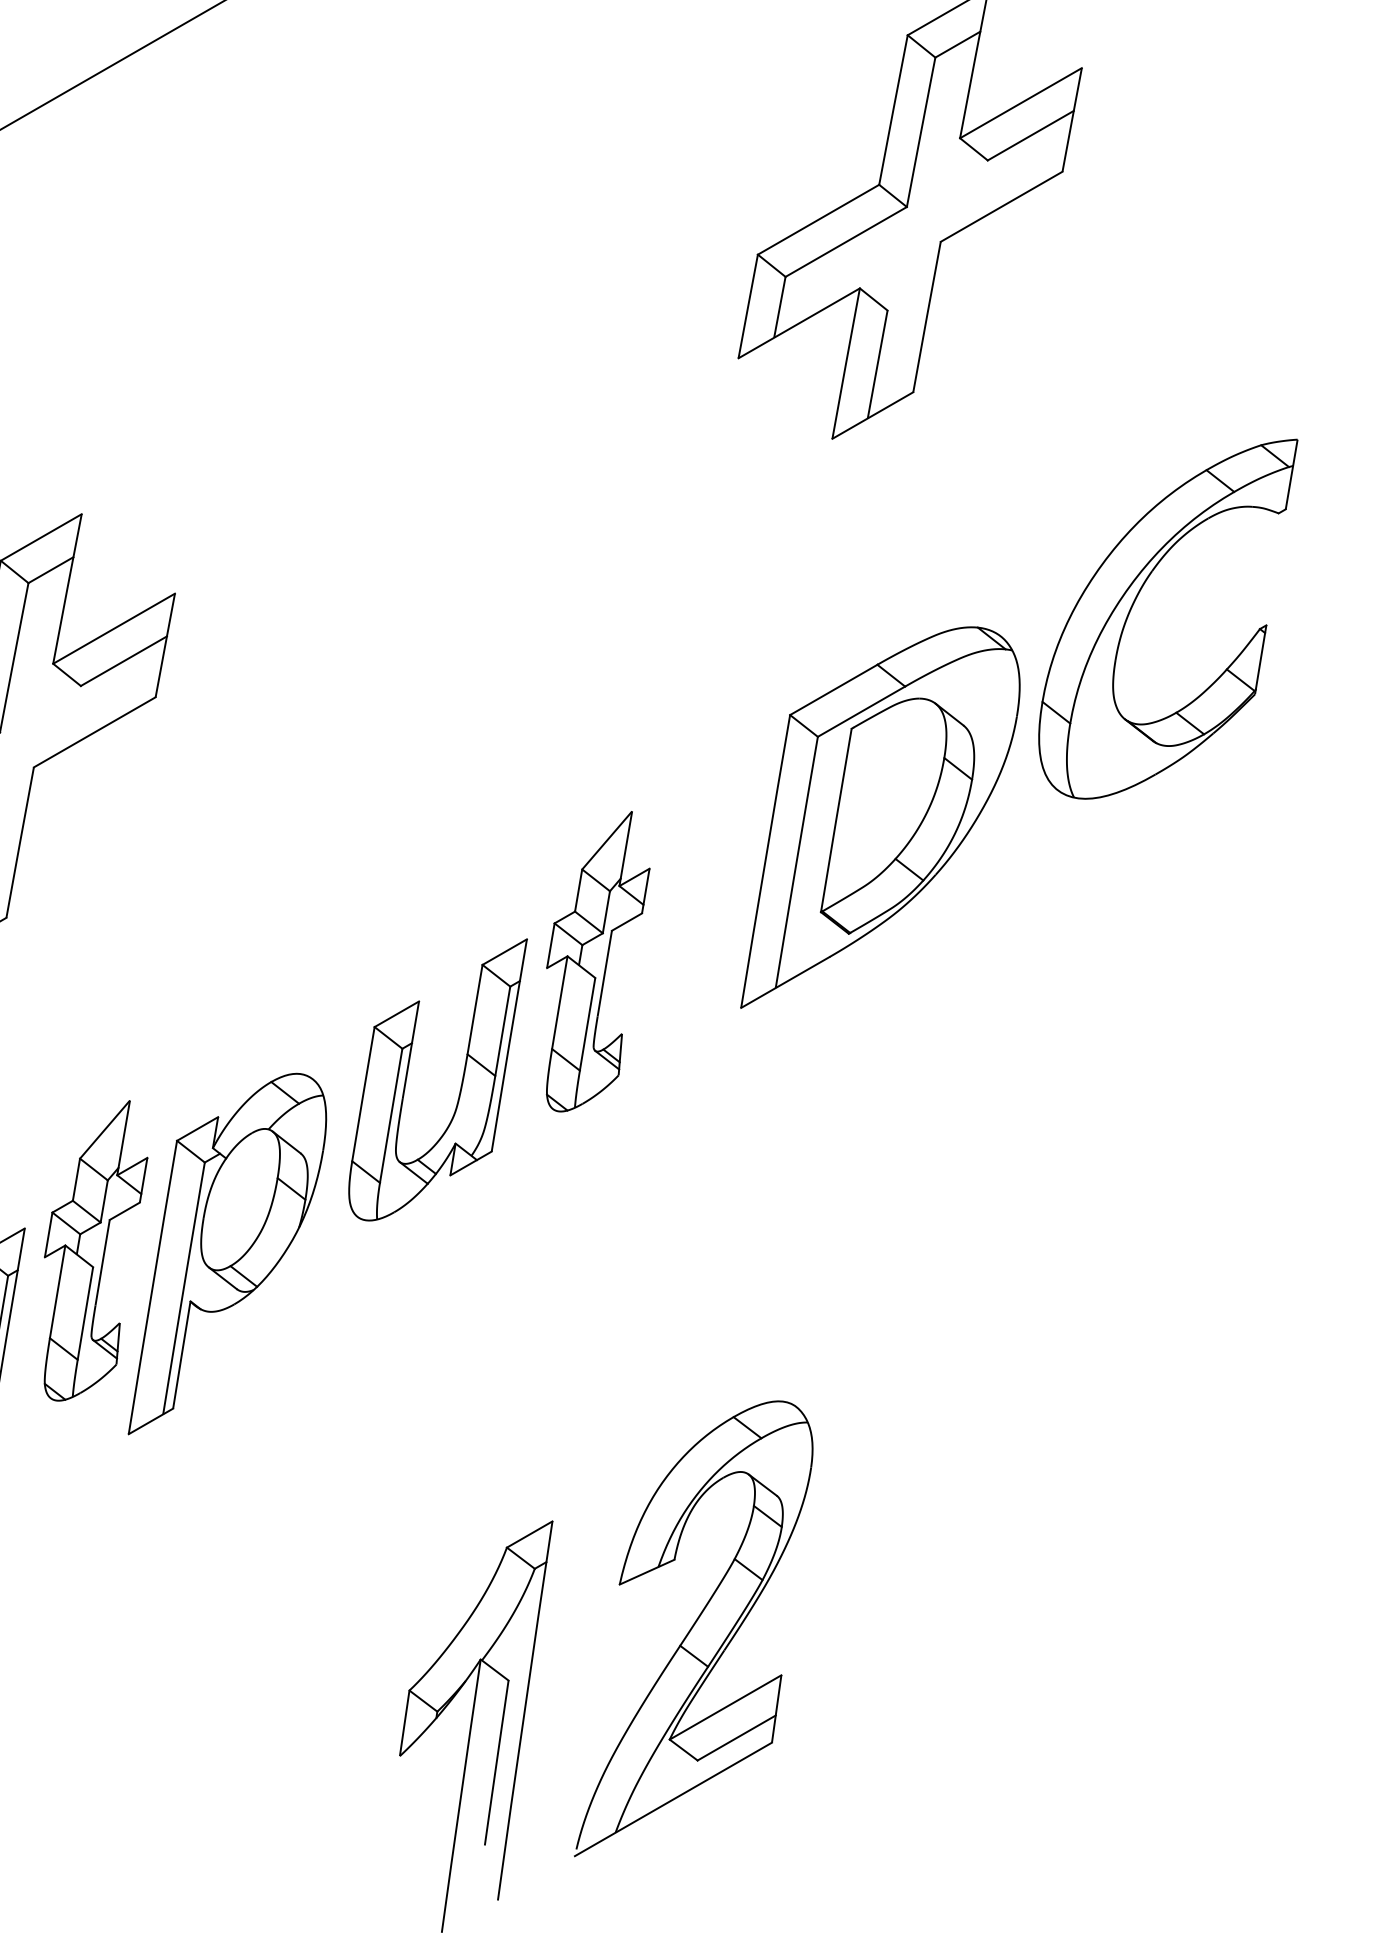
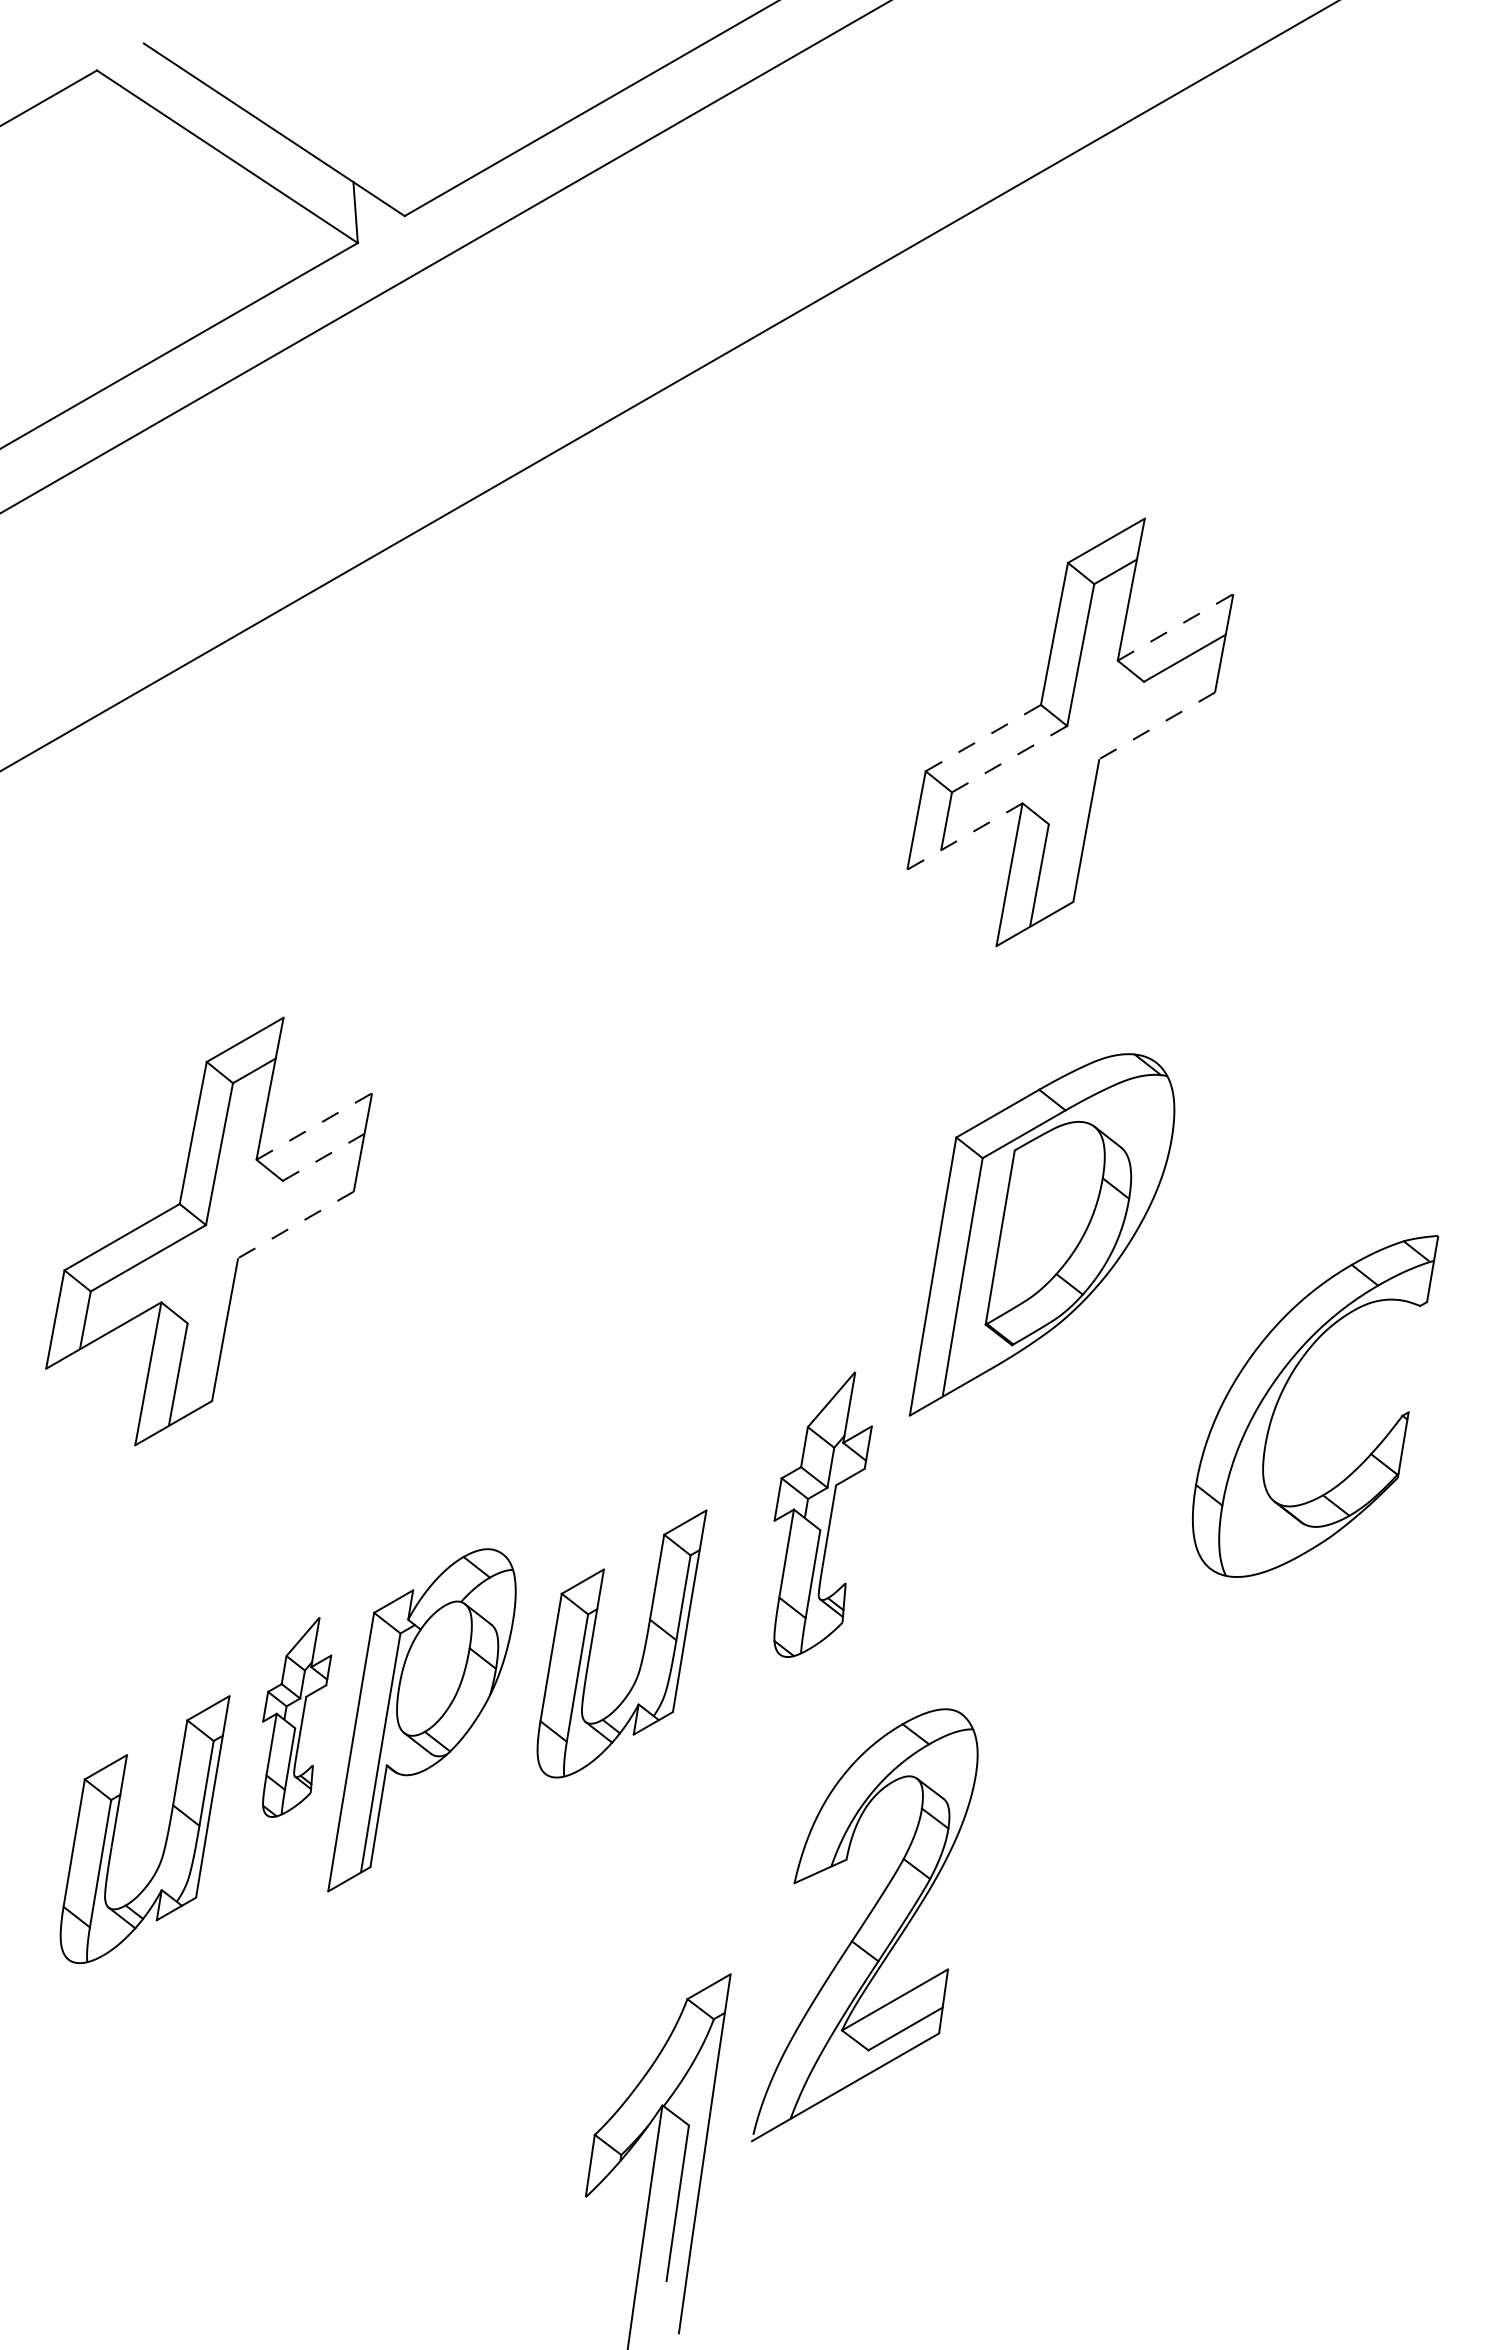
line: (1020, 103) -> (1175, 627), solid -> dashed
line: (1001, 206) -> (1157, 725), solid -> dashed
line: (818, 219) -> (983, 737), solid -> dashed
line: (847, 241) -> (1010, 758), solid -> dashed
line: (798, 323) -> (964, 836), solid -> dashed
part: (1134, 603) -> (1283, 1391), moved
line: (114, 628) -> (314, 1126), solid -> dashed
line: (124, 661) -> (324, 1157), solid -> dashed
line: (95, 731) -> (296, 1224), solid -> dashed
part: (879, 817) -> (1041, 1234), moved
part: (597, 961) -> (822, 1514), moved
part: (460, 1084) -> (643, 1648), moved
part: (95, 1251) -> (296, 1717), size x0.7
part: (693, 1629) -> (864, 1925), moved

